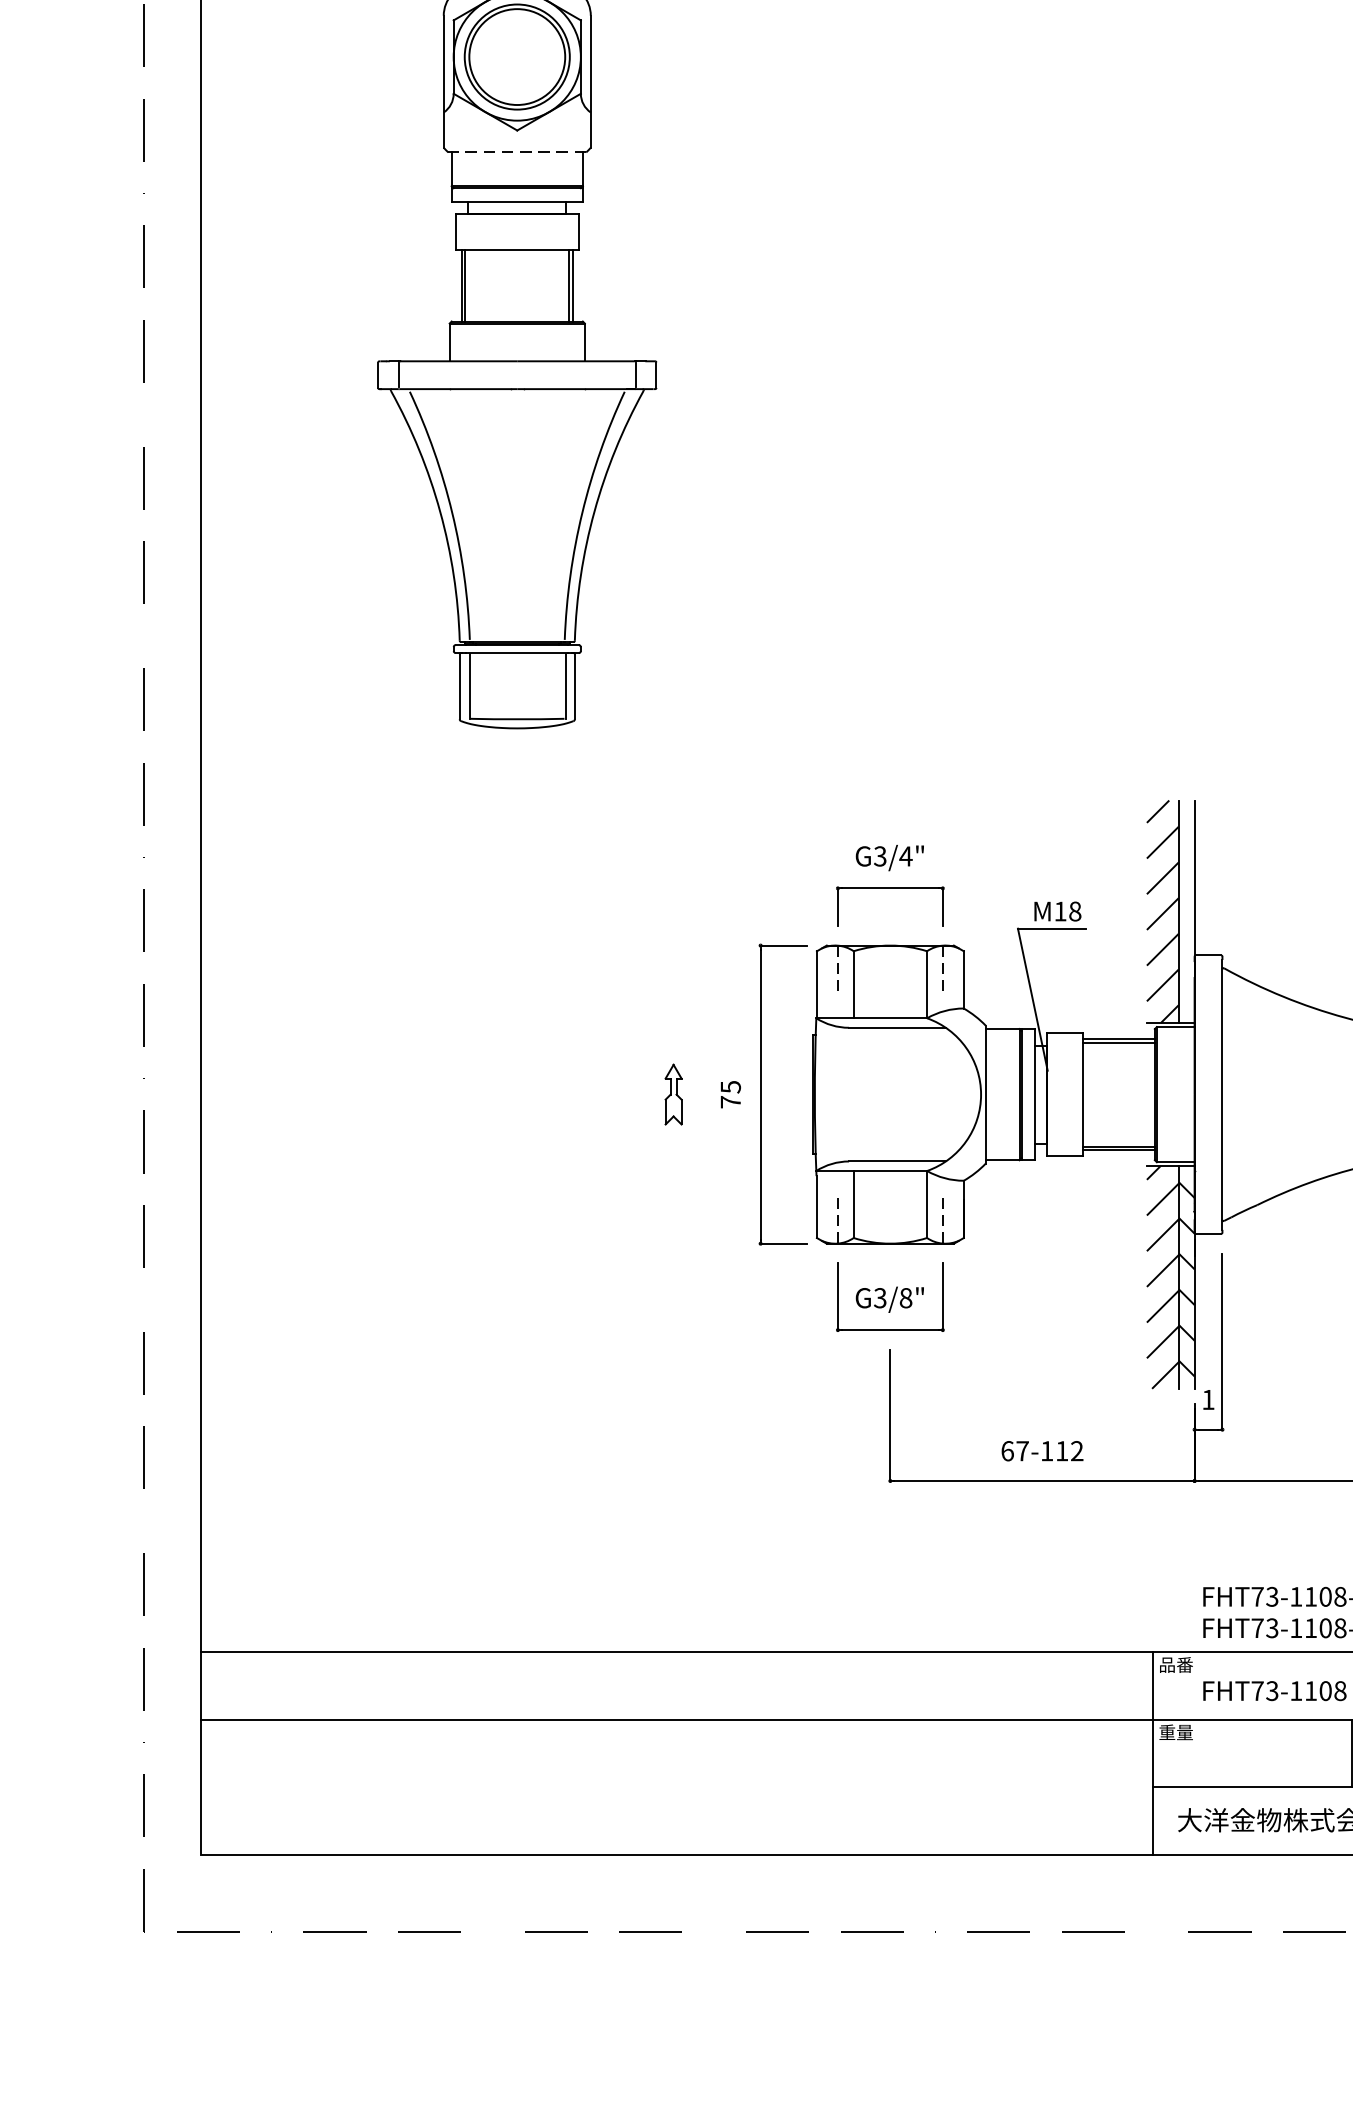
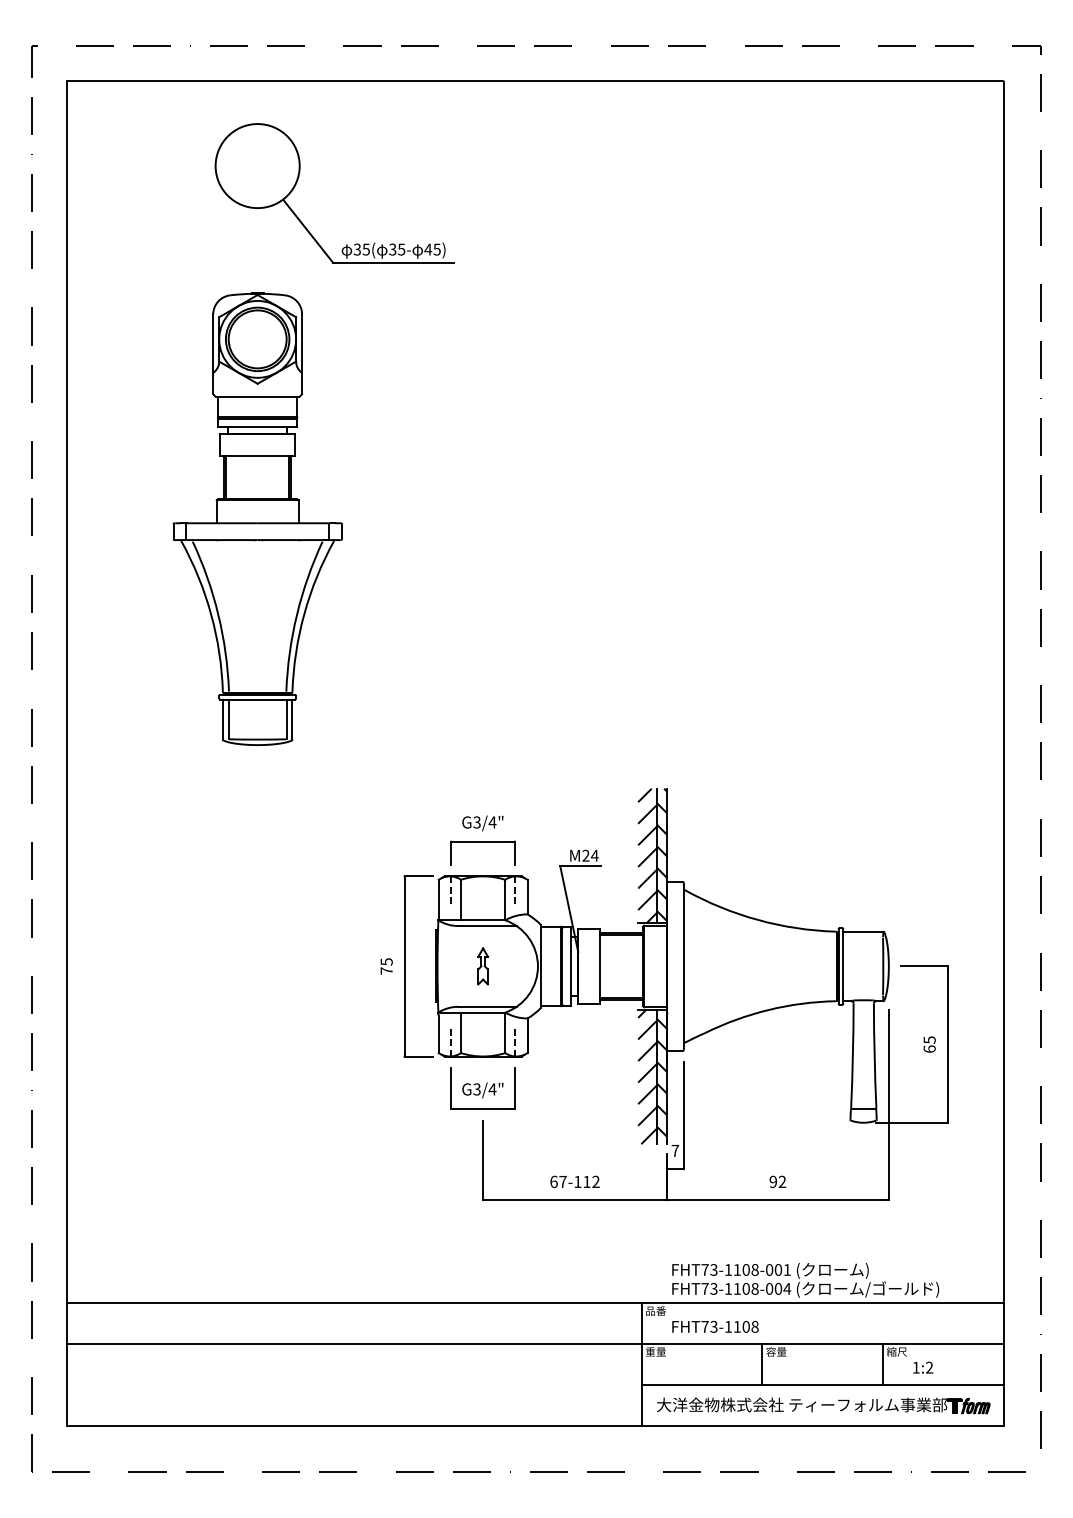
line: (517, 153) -> (257, 397), dashed -> solid
hatch: (1187, 909) -> (662, 854), added
text: (1068, 911) -> (590, 855), M18 -> M24
part: (672, 1094) -> (482, 966), moved
text: (905, 1298) -> (492, 1089), G3/8" -> G3/4"
text: (1208, 1399) -> (675, 1150), 1 -> 7

